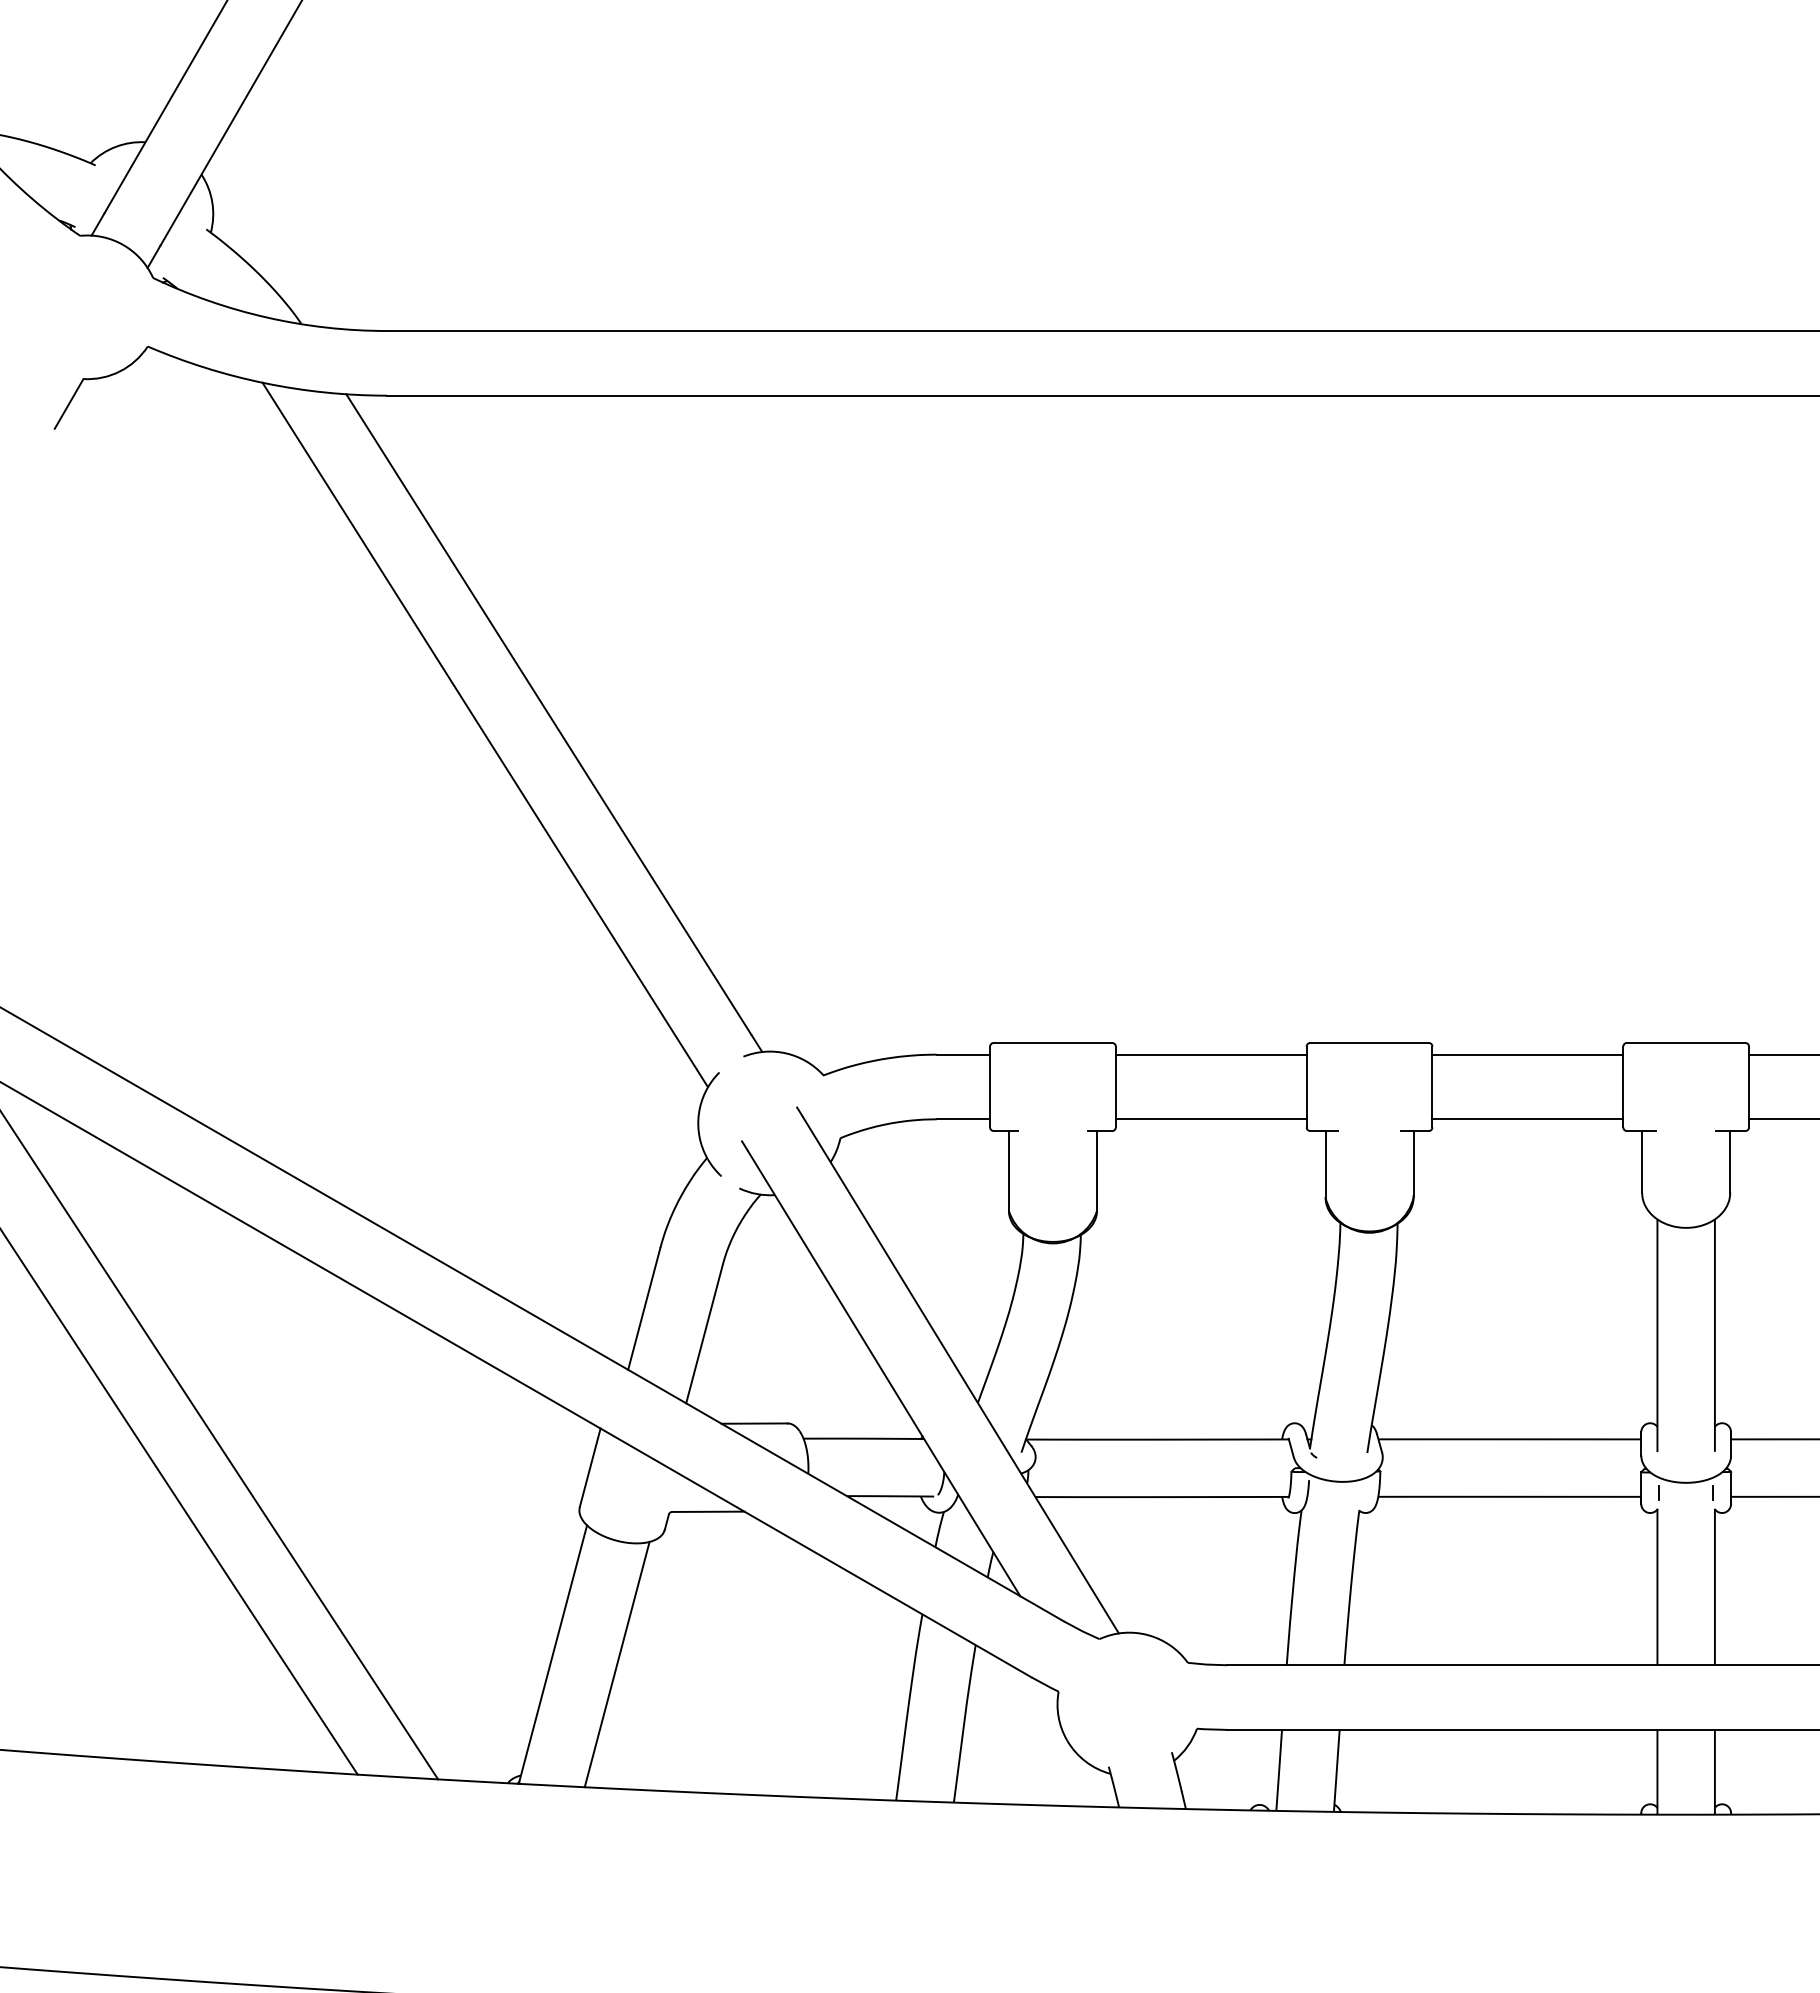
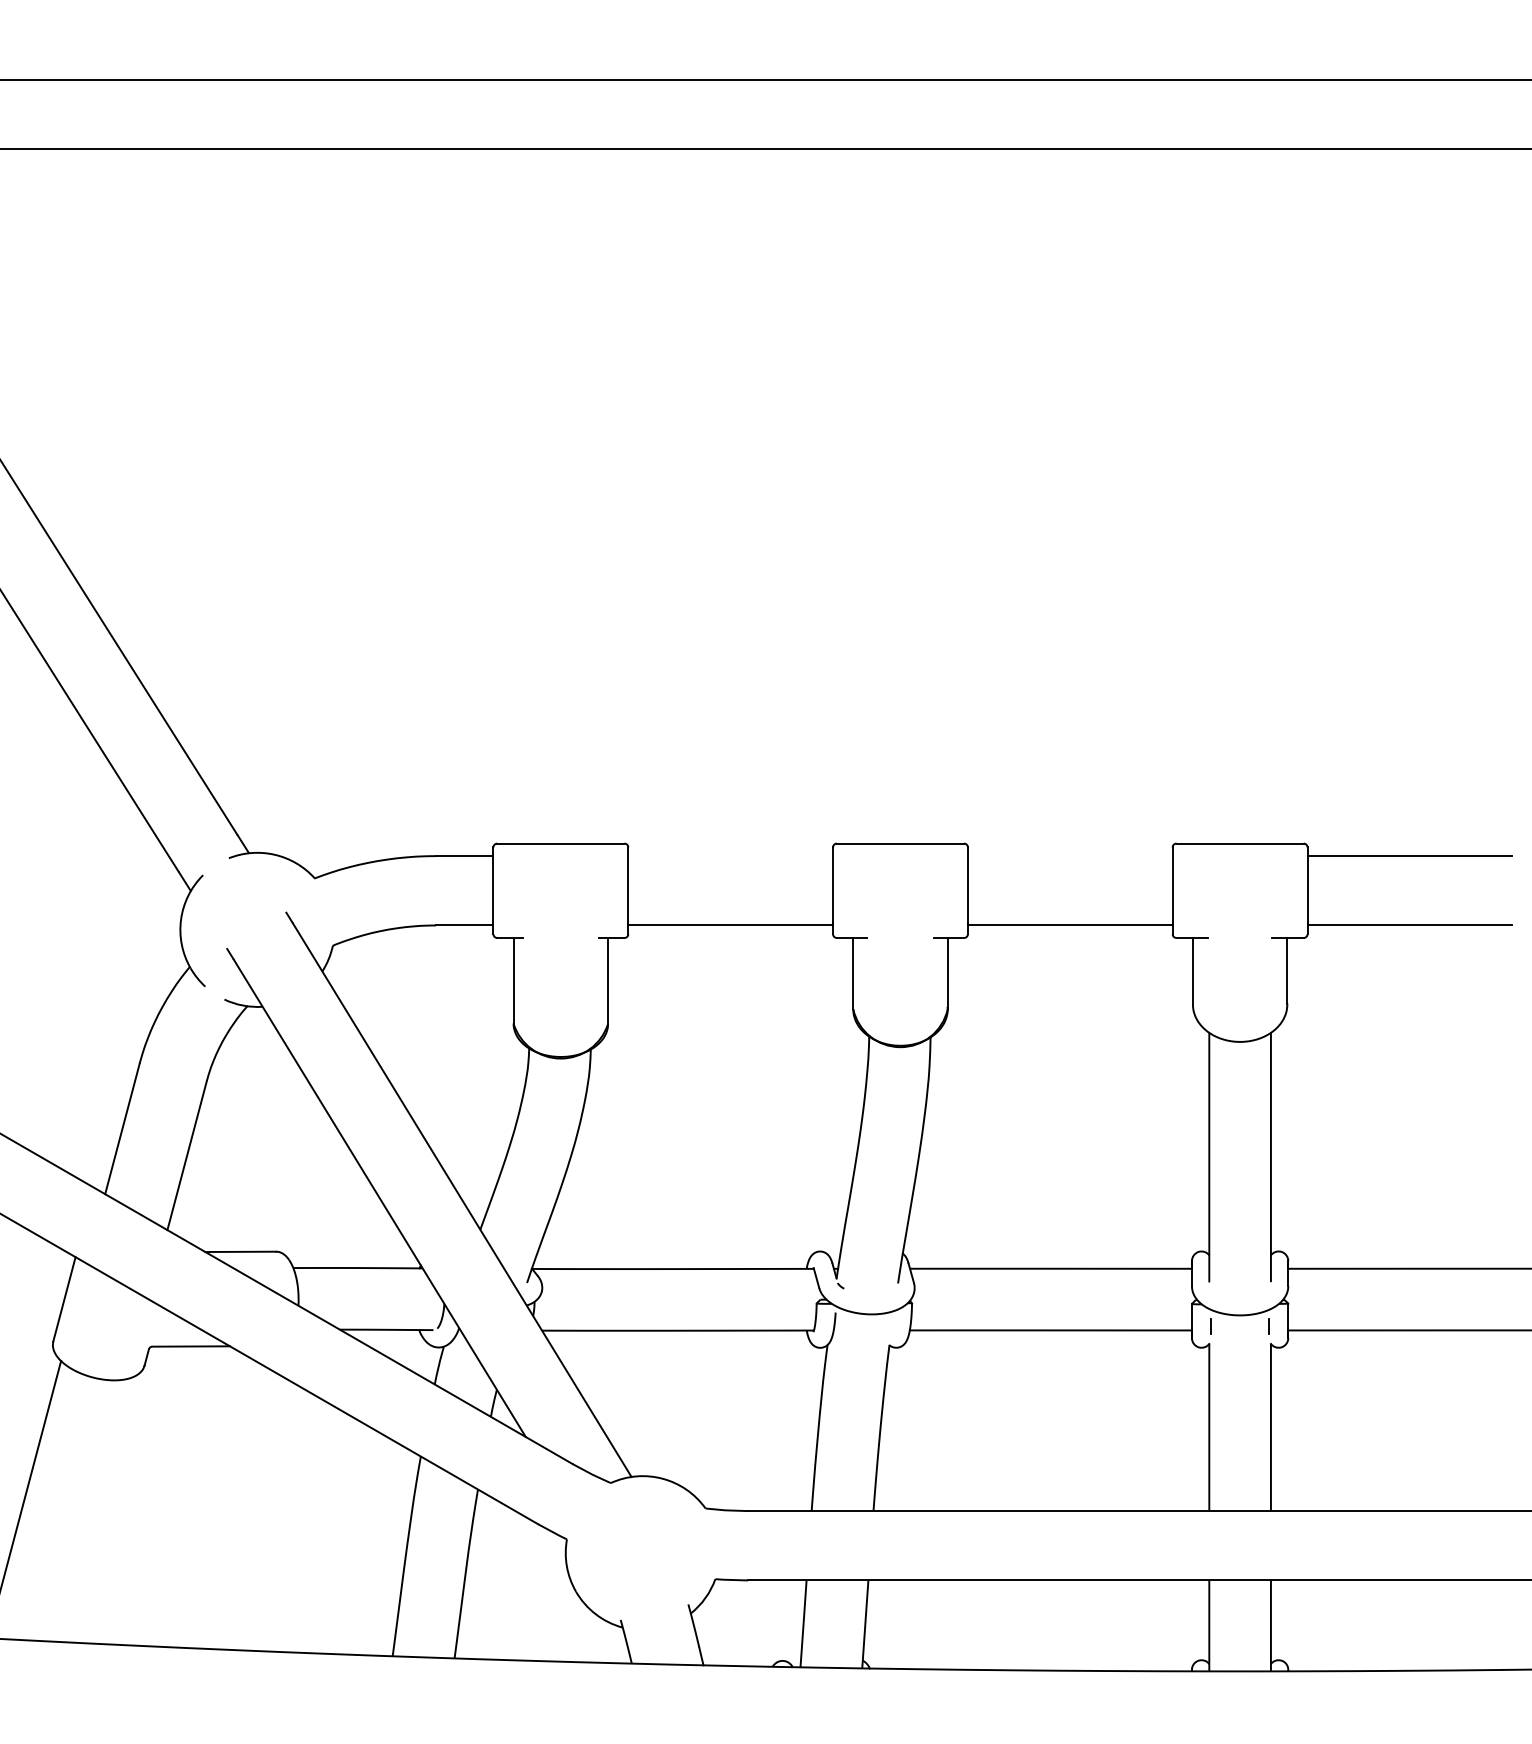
line: (1210, 1054) -> (729, 855), removed
line: (1527, 1054) -> (1069, 855), removed
line: (616, 1664) -> (92, 1510), removed

